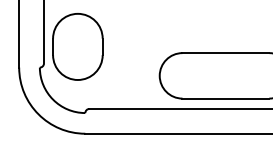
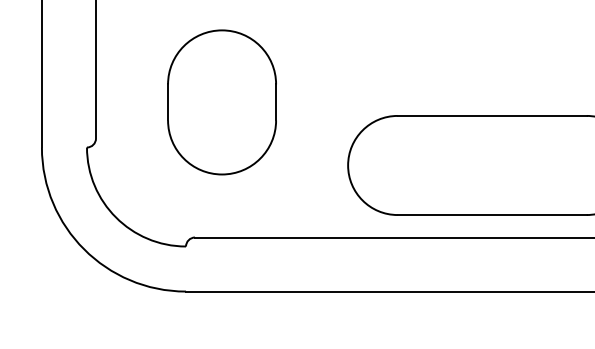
part: (77, 46) -> (221, 101), moved

